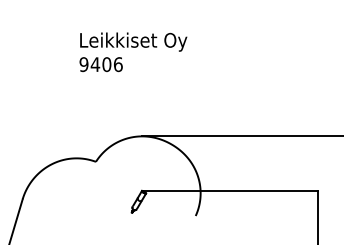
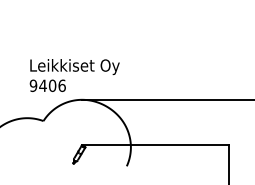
text: (133, 52) -> (74, 75), moved

